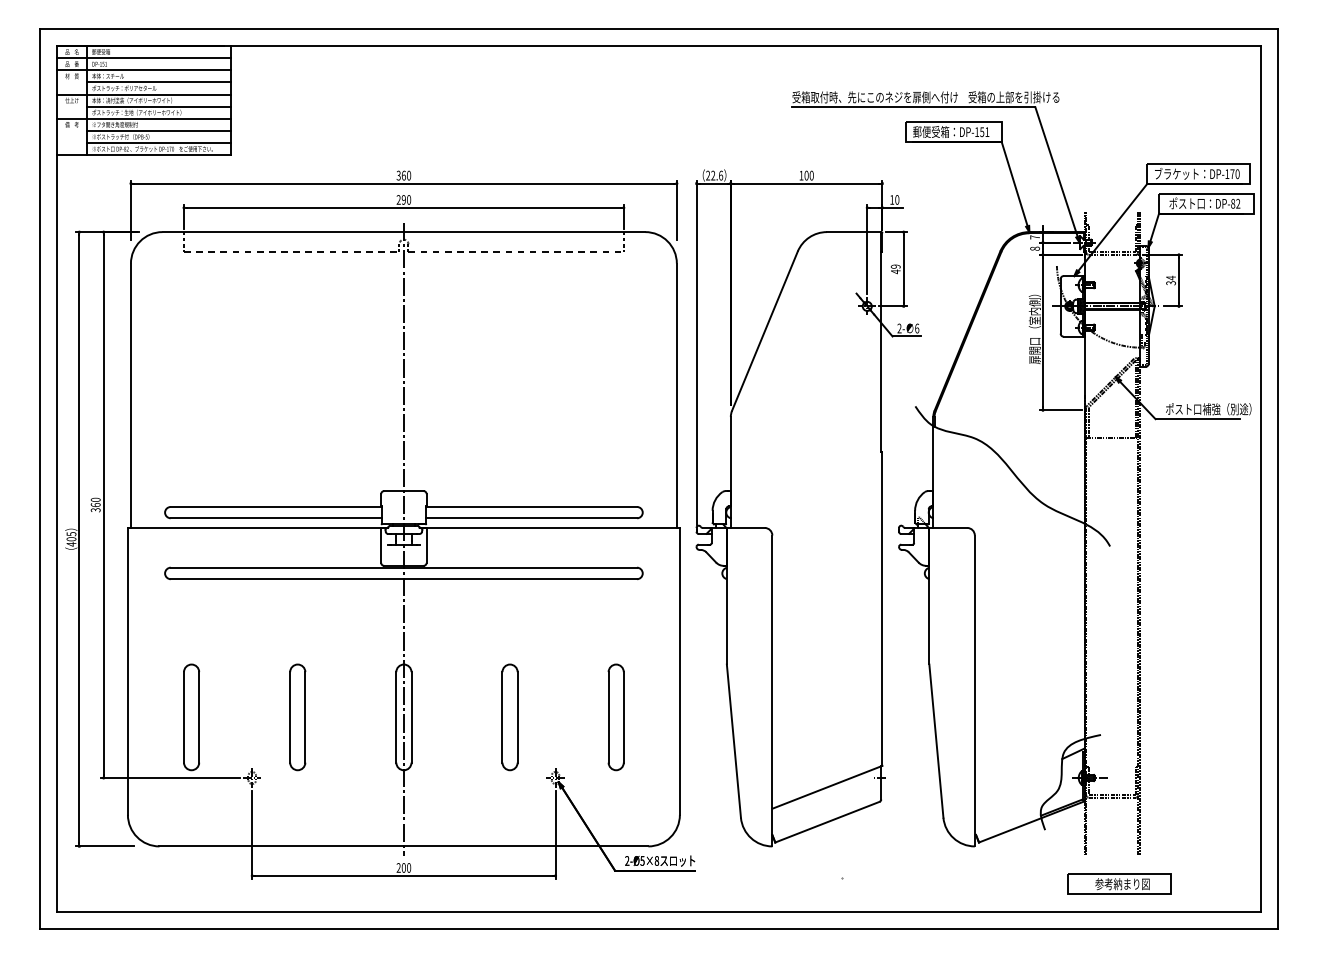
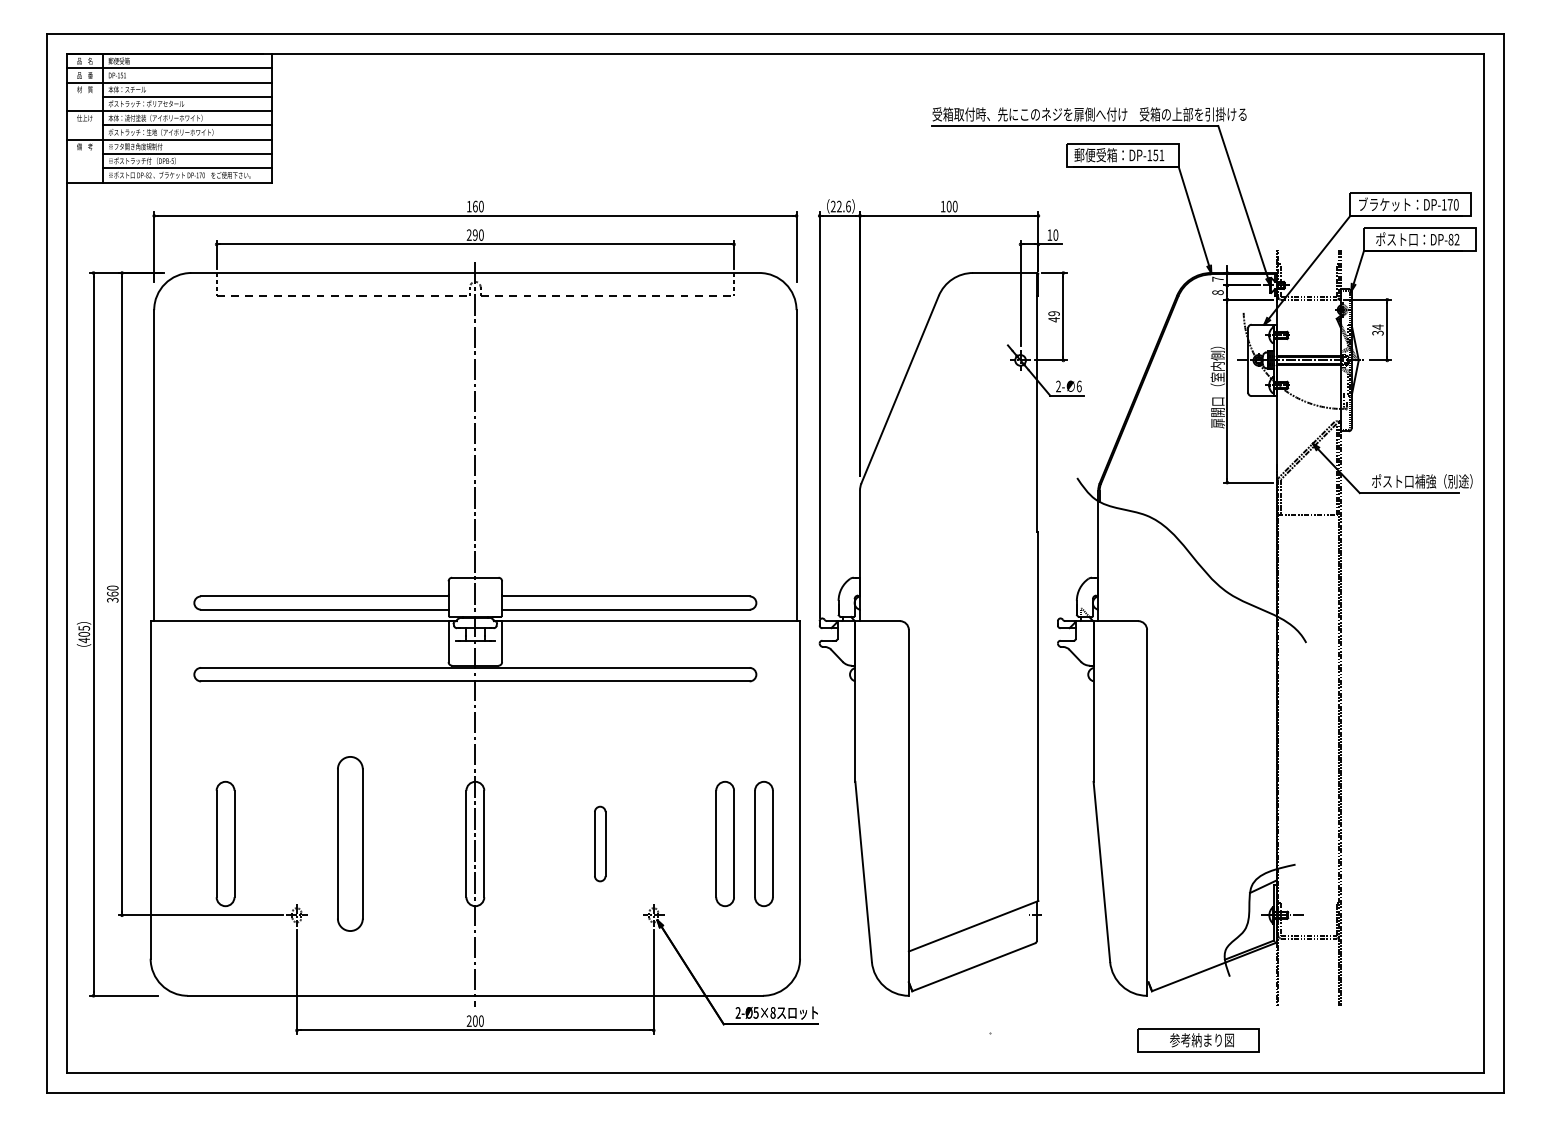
text: (398, 175) -> (468, 206), 360 -> 160
part: (297, 717) -> (350, 844), size x1.4
part: (509, 717) -> (599, 844), size x0.6
part: (648, 717) -> (763, 844), added
part: (1119, 883) -> (1198, 1039), moved

